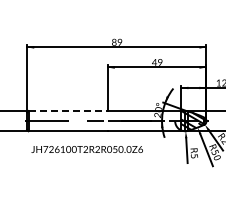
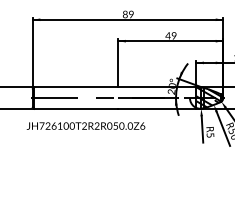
line: (68, 111) -> (76, 87), dashed -> solid
text: (86, 149) -> (85, 126), moved

